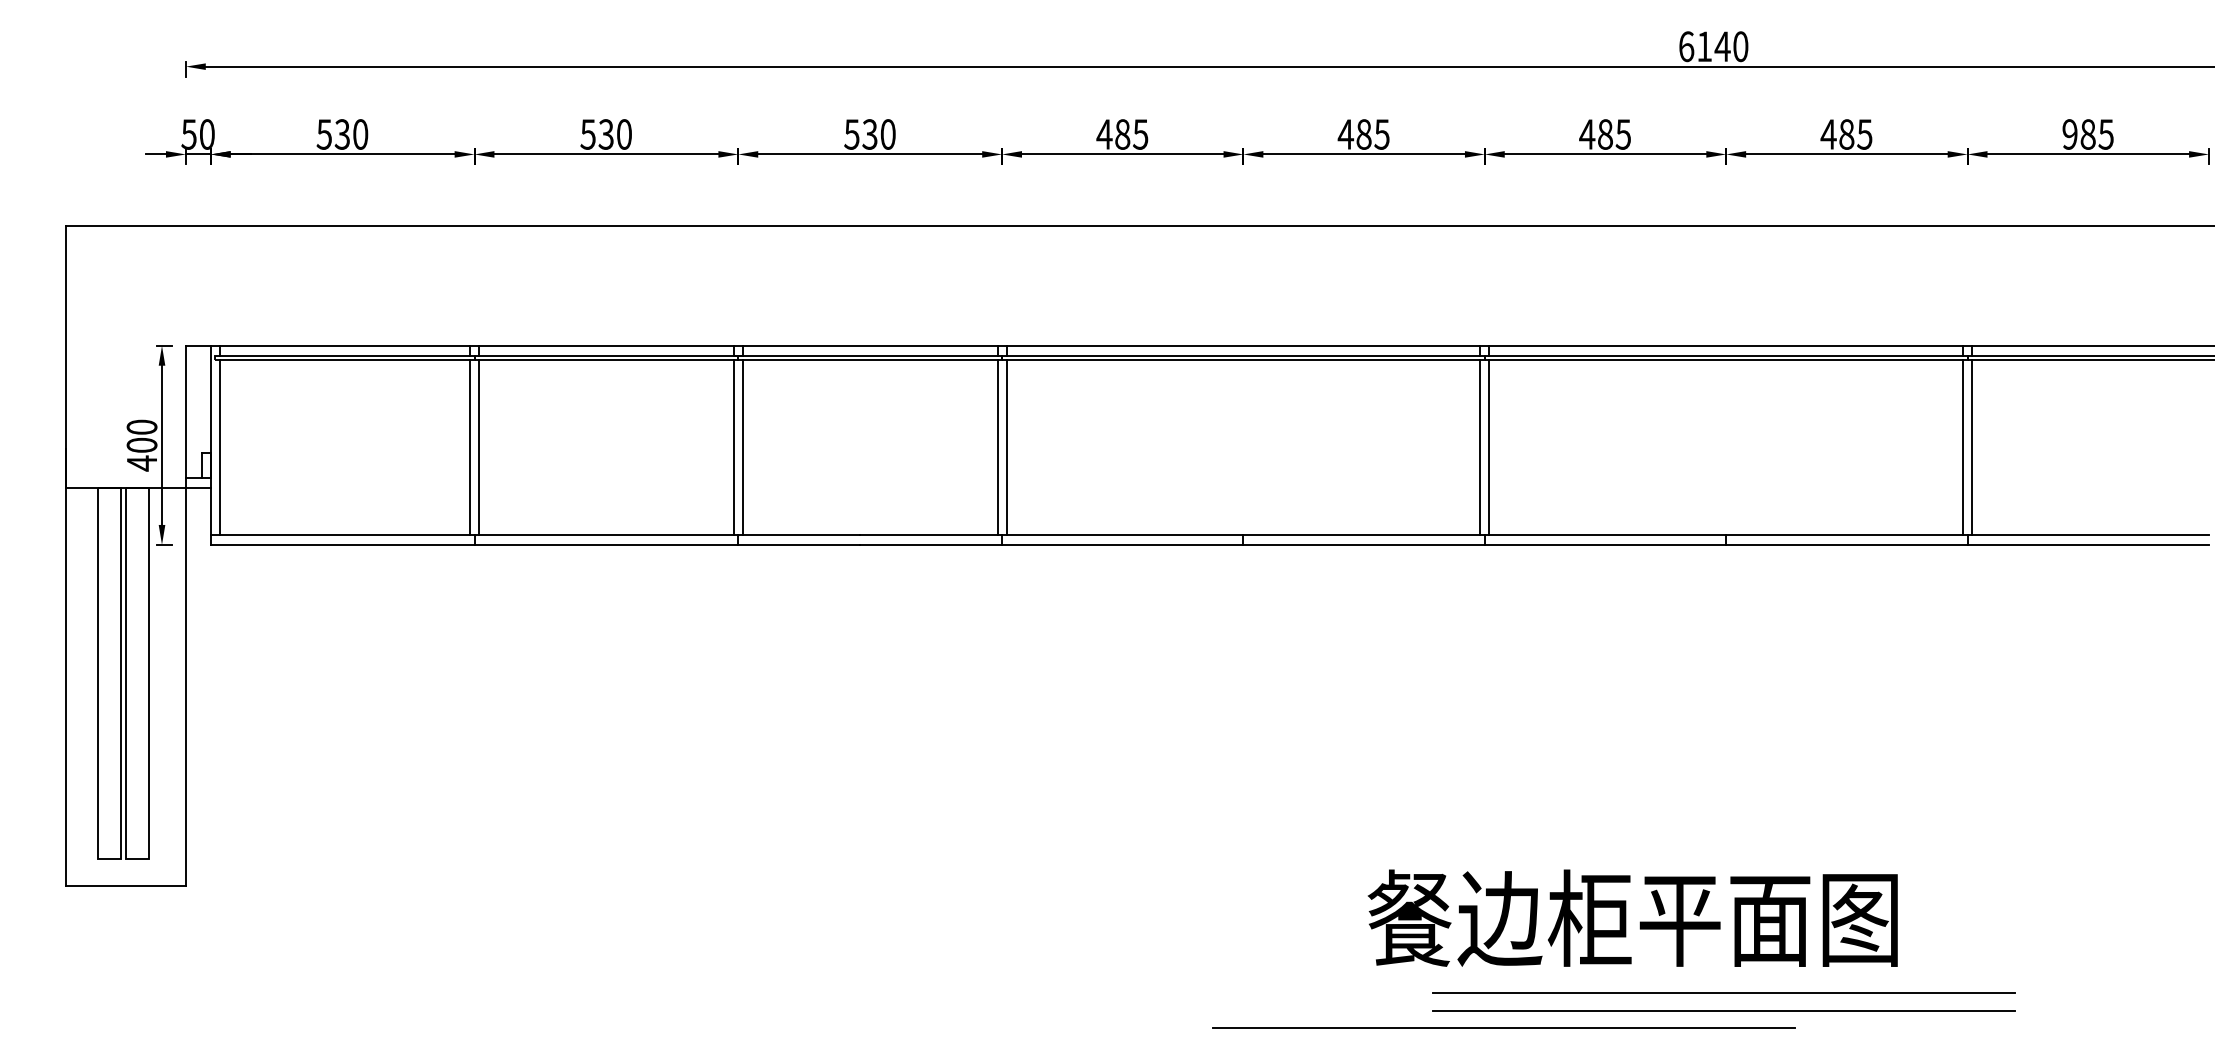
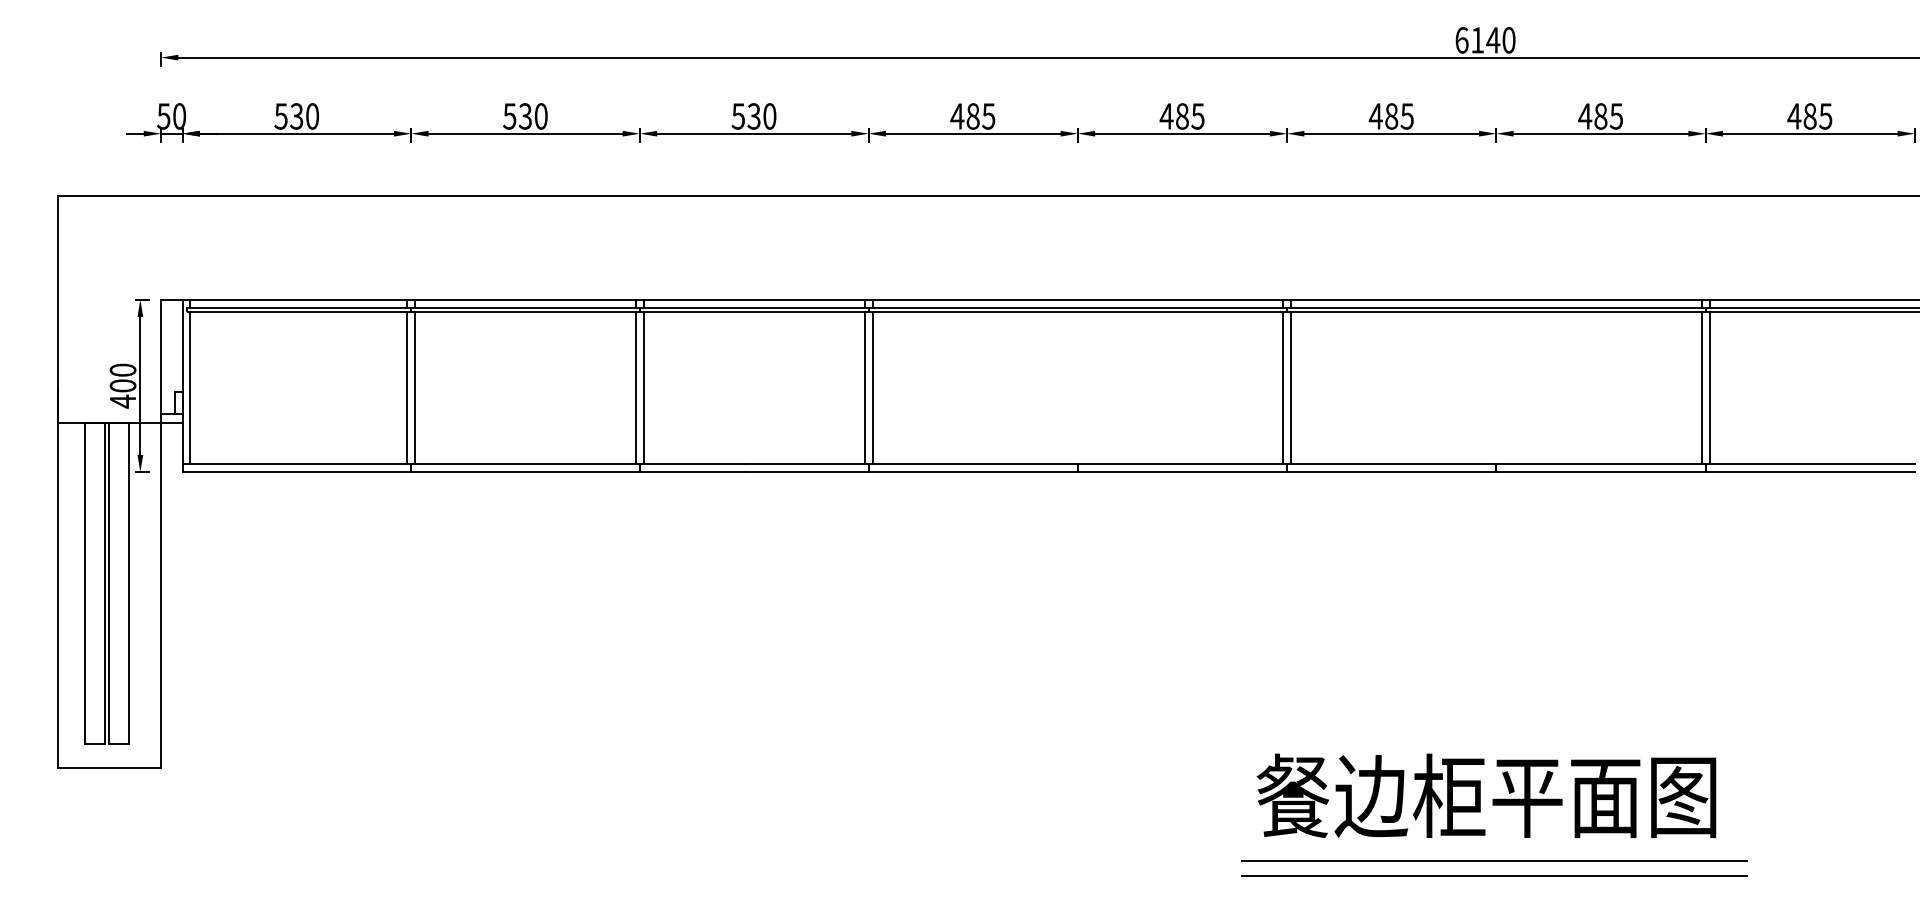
text: (2069, 134) -> (1793, 116), 985 -> 485
text: (1632, 917) -> (1486, 795), moved
line: (1503, 1027) -> (1303, 890), removed

